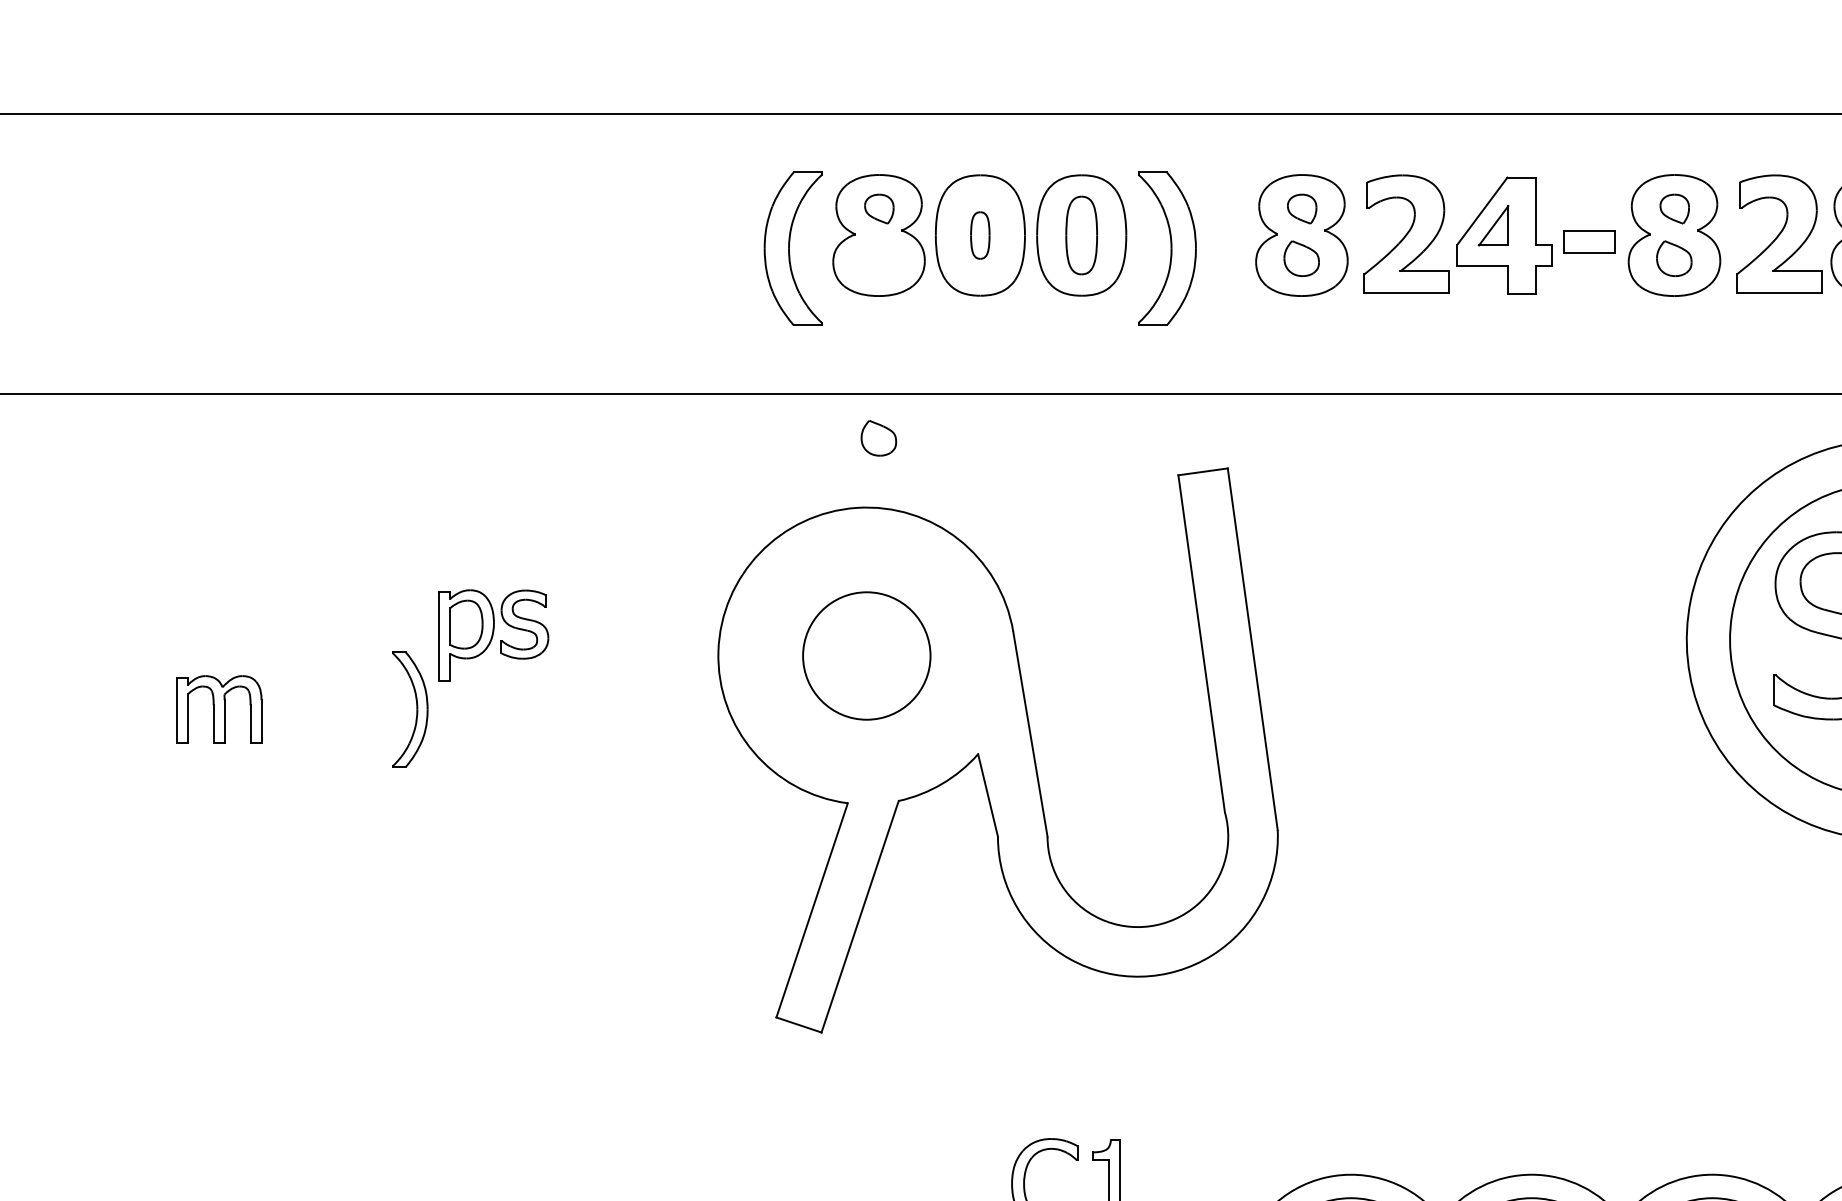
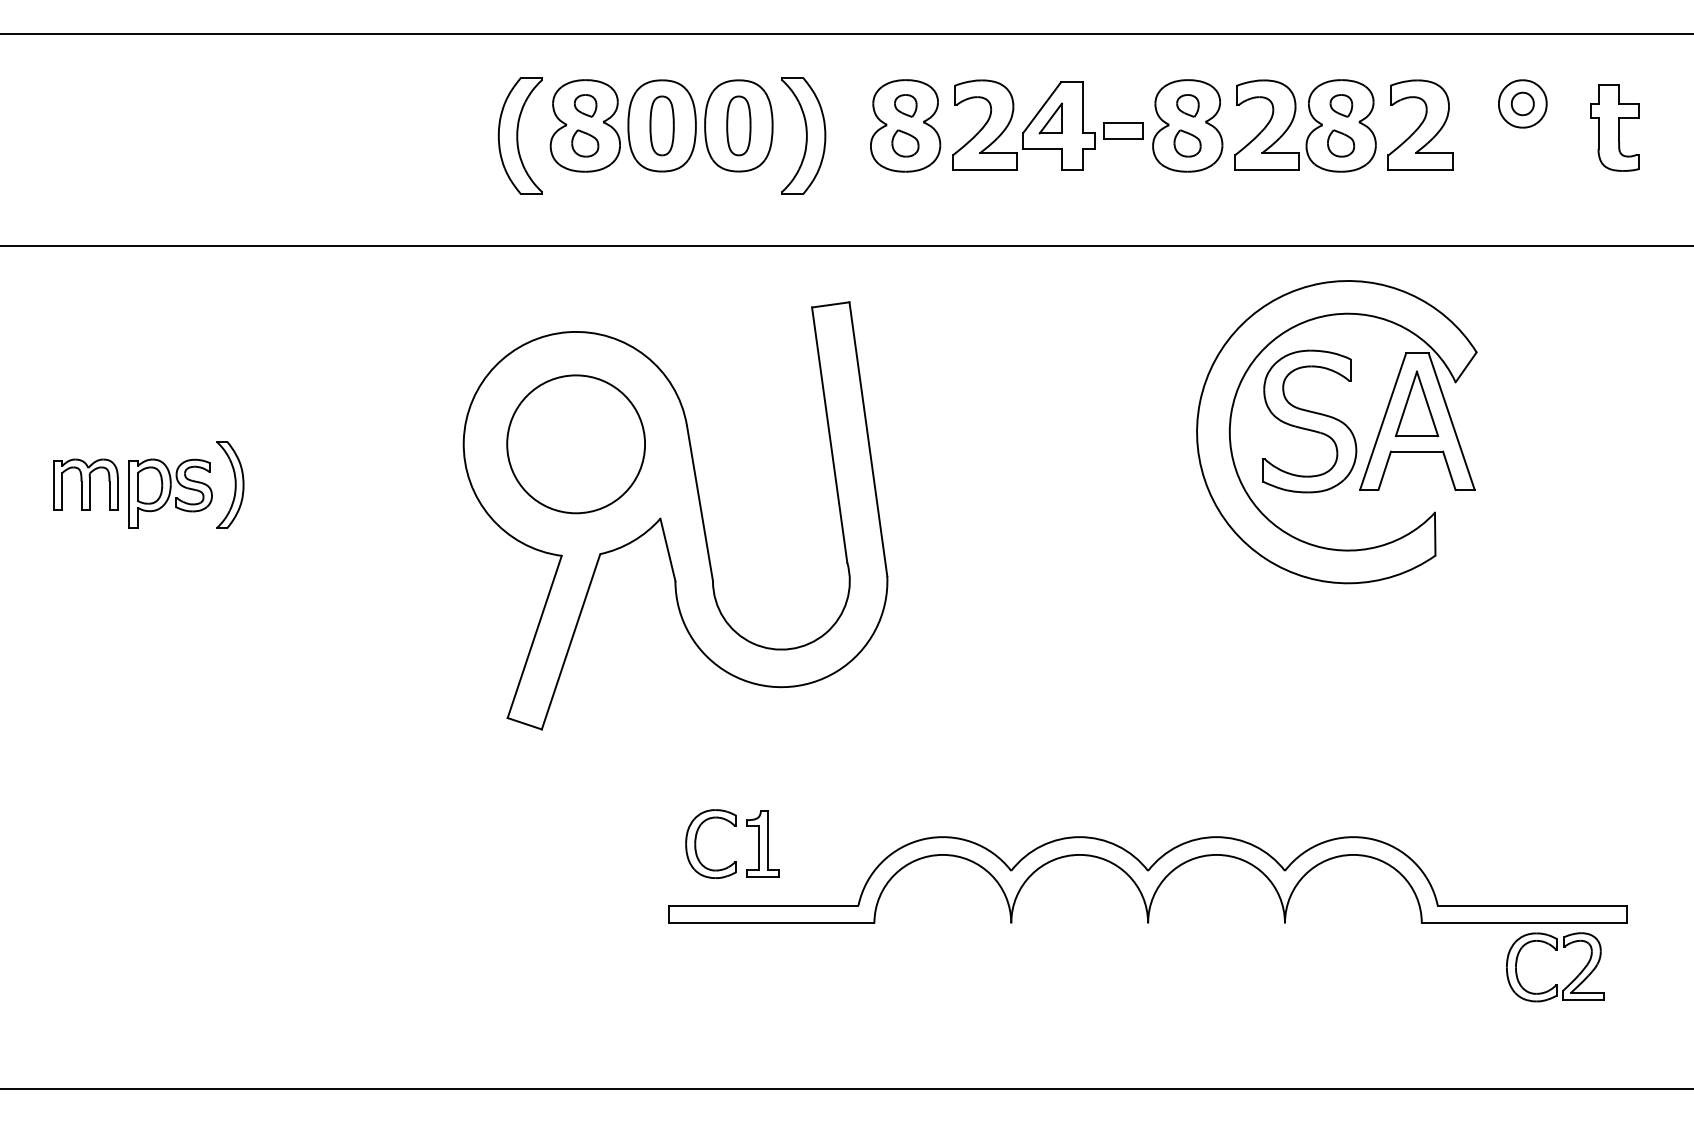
part: (979, 234) -> (661, 125), size x1.67
part: (879, 438) -> (585, 143), moved
part: (493, 635) -> (170, 493), moved
circle: (867, 656) -> (576, 444), size x1.43

